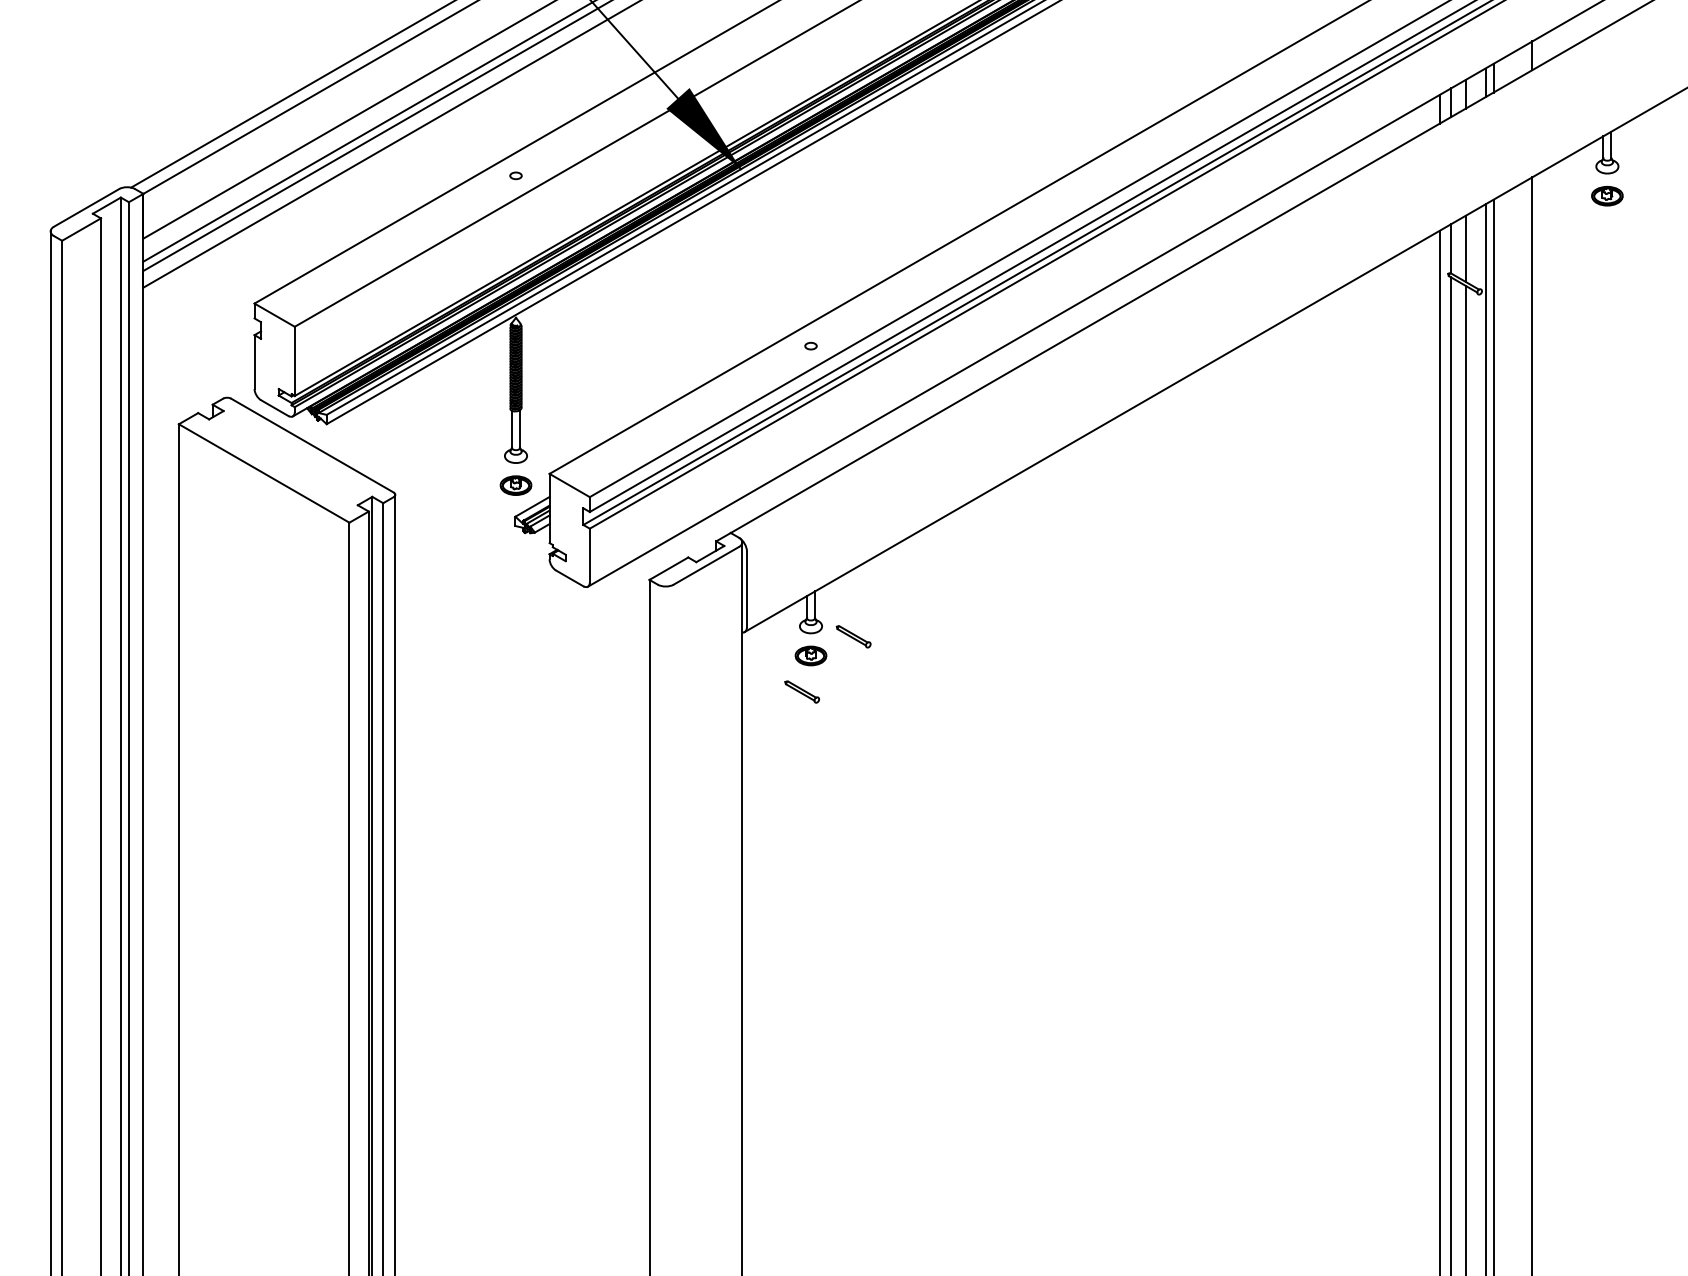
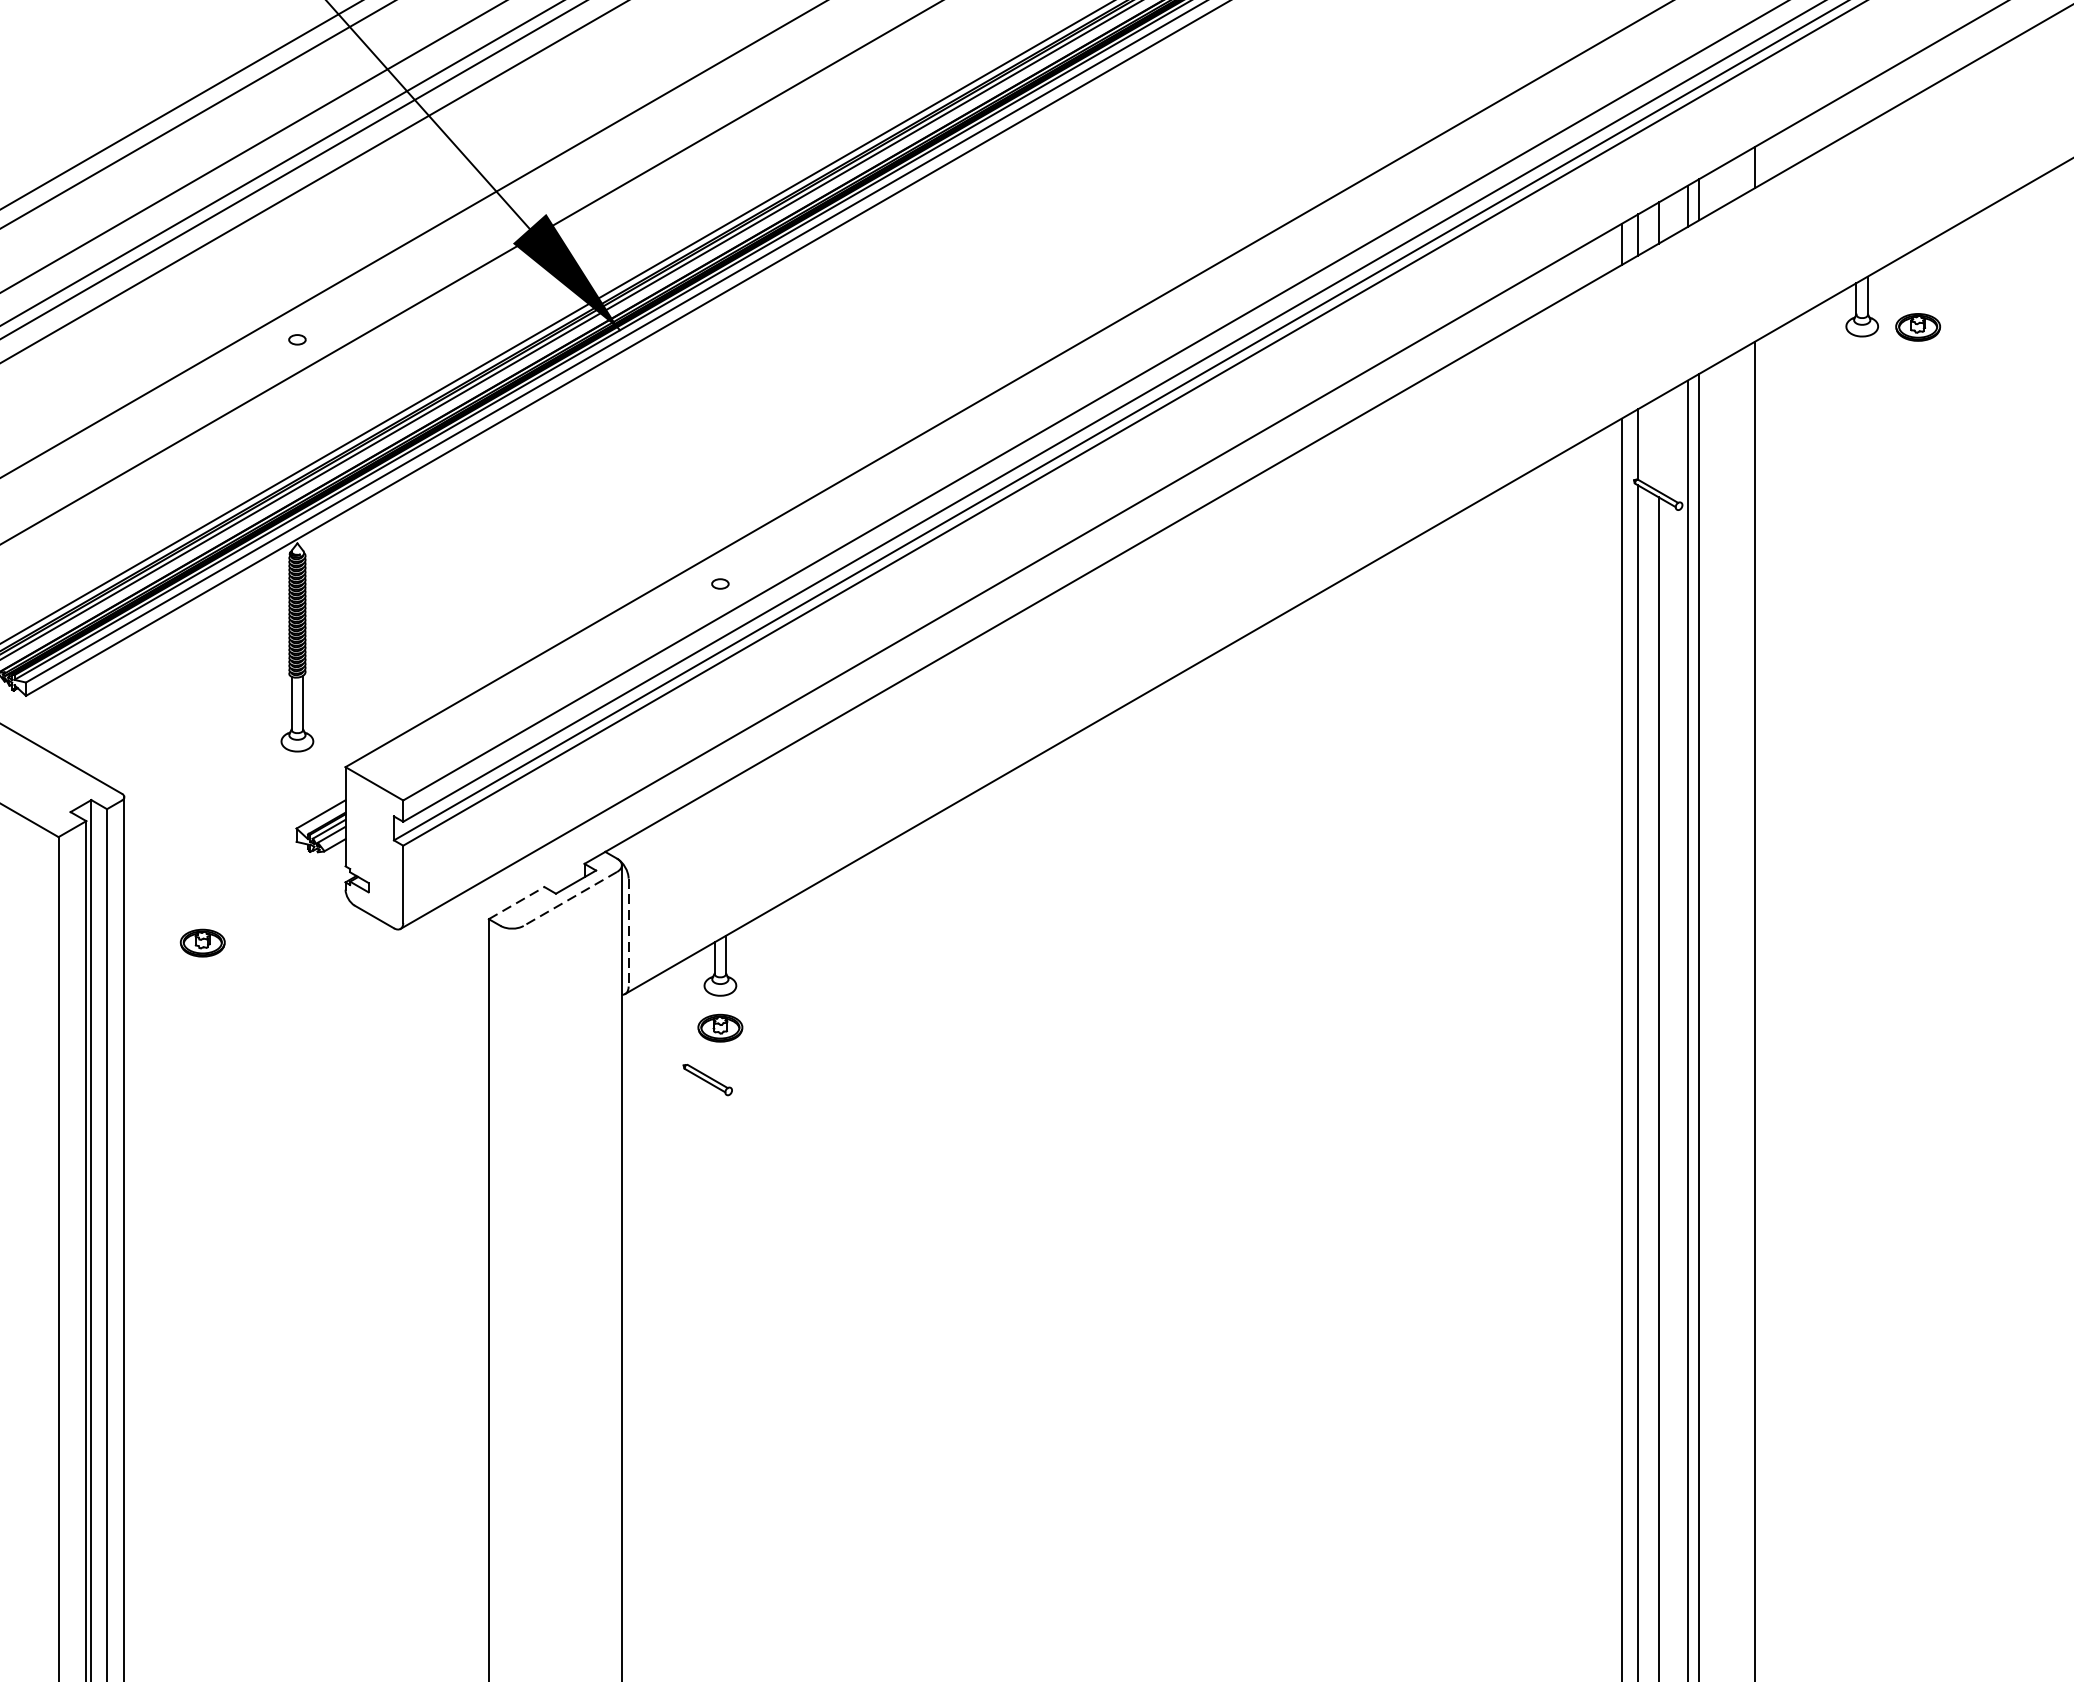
part: (1607, 196) -> (1918, 327), moved
line: (1465, 248) -> (1658, 443), removed
part: (515, 485) -> (202, 942), moved
line: (706, 565) -> (570, 898), solid -> dashed
line: (669, 568) -> (517, 902), solid -> dashed
line: (747, 589) -> (629, 932), solid -> dashed
part: (853, 636) -> (781, 1000), removed

